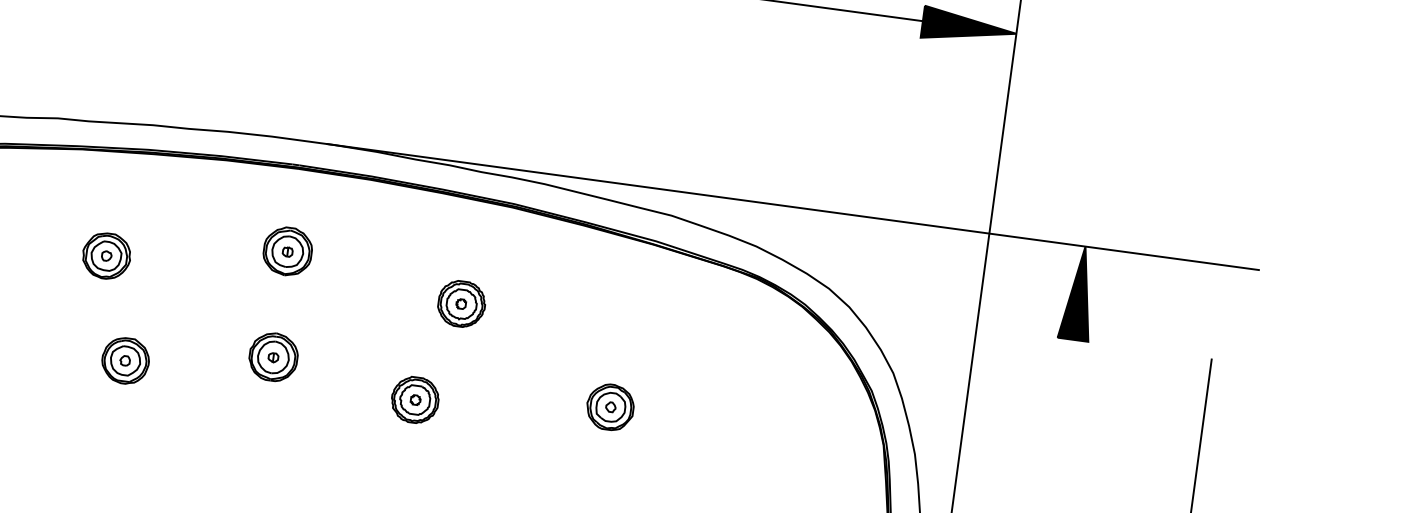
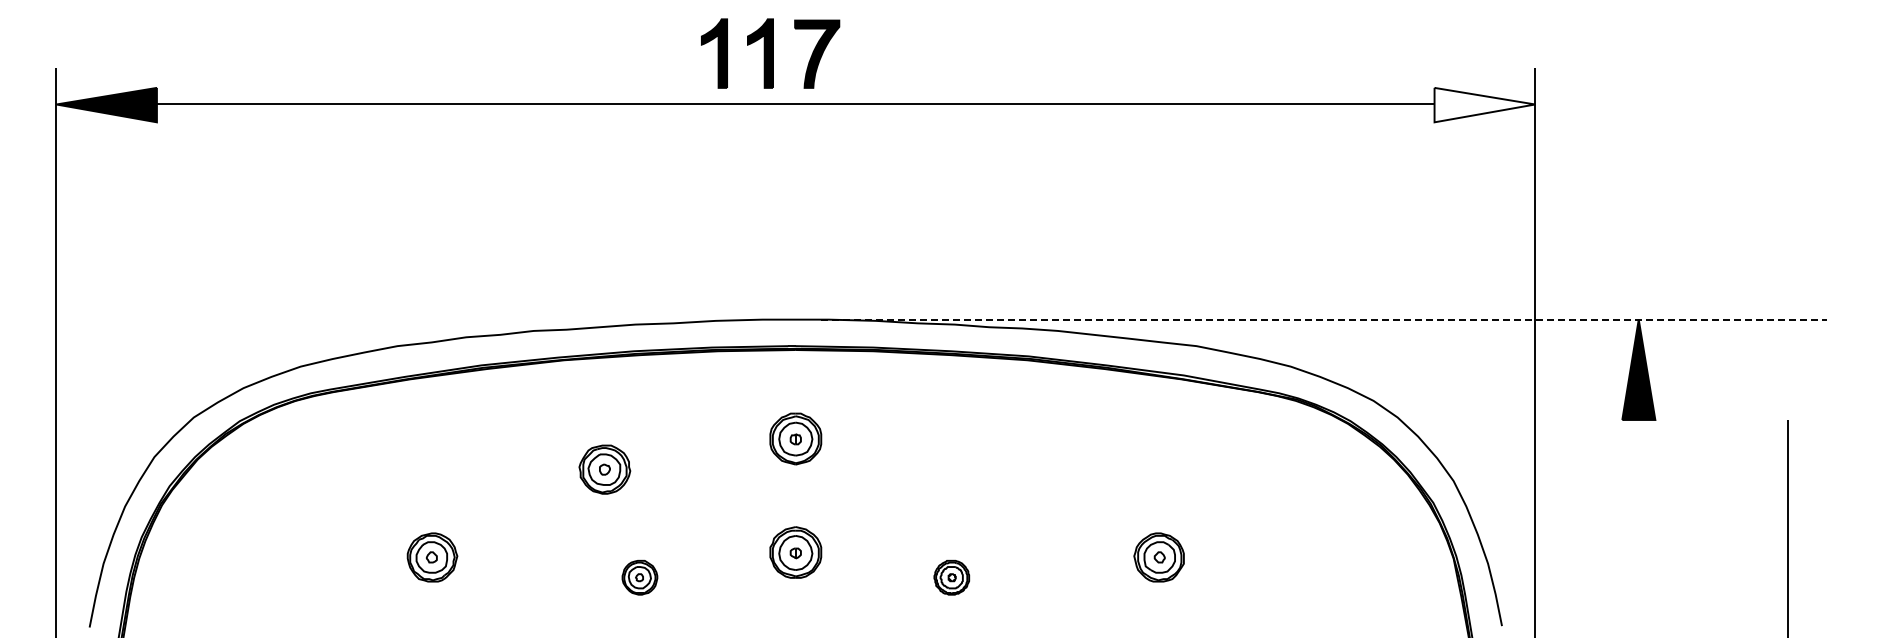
fill: (969, 27) -> (1484, 104), removed
line: (792, 206) -> (1323, 319), solid -> dashed
part: (461, 303) -> (987, 469), removed
part: (125, 360) -> (639, 577), size x0.7
part: (414, 399) -> (951, 577), size x0.7

